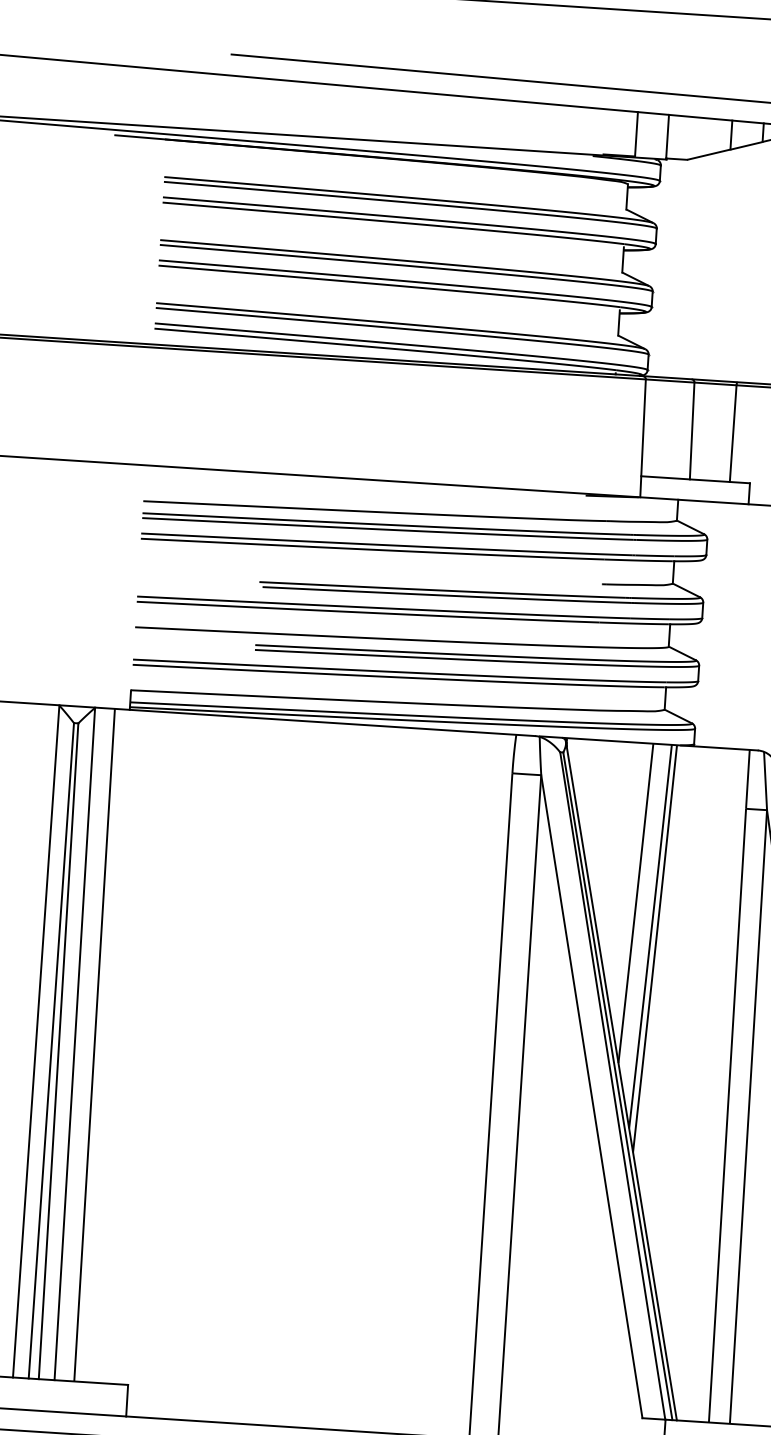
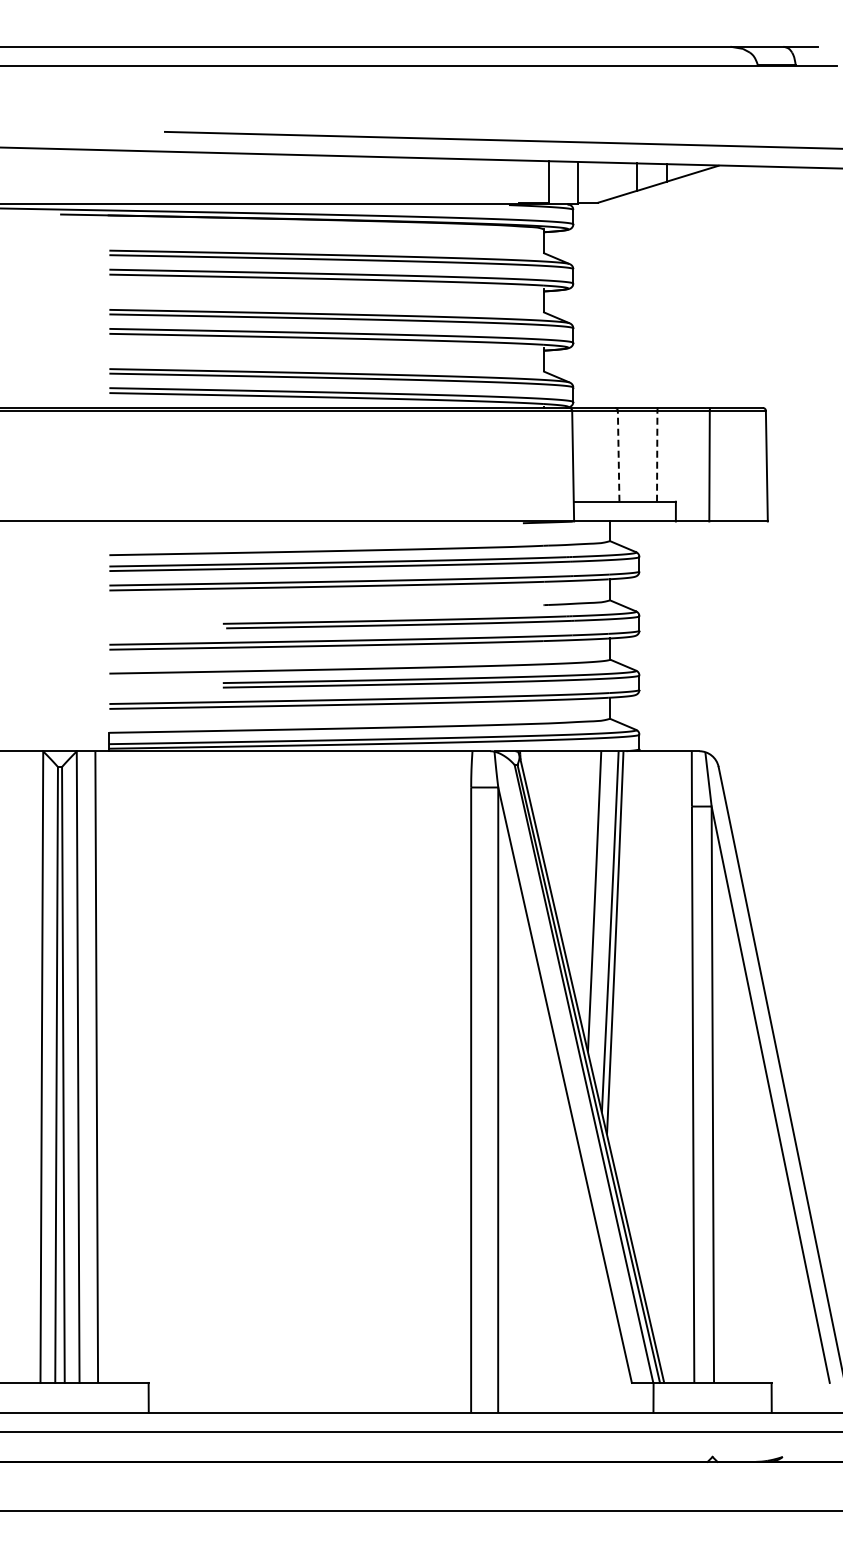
line: (692, 430) -> (618, 455), solid -> dashed
line: (733, 432) -> (657, 455), solid -> dashed

